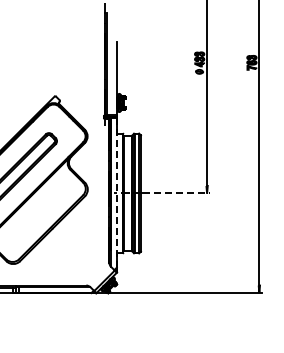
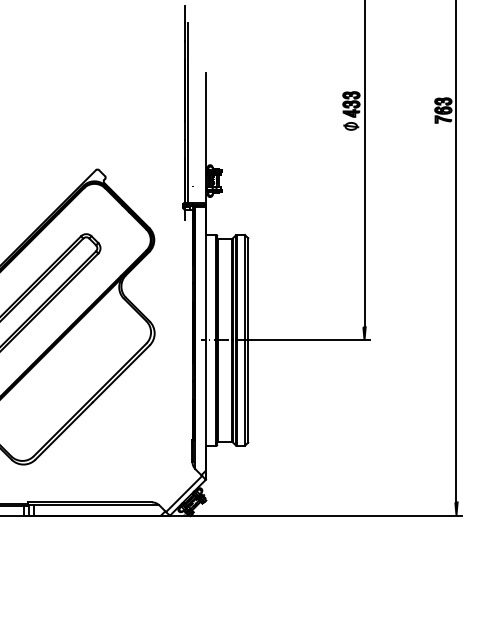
line: (116, 192) -> (205, 338), dashed -> solid
line: (177, 193) -> (312, 340), dashed -> solid

